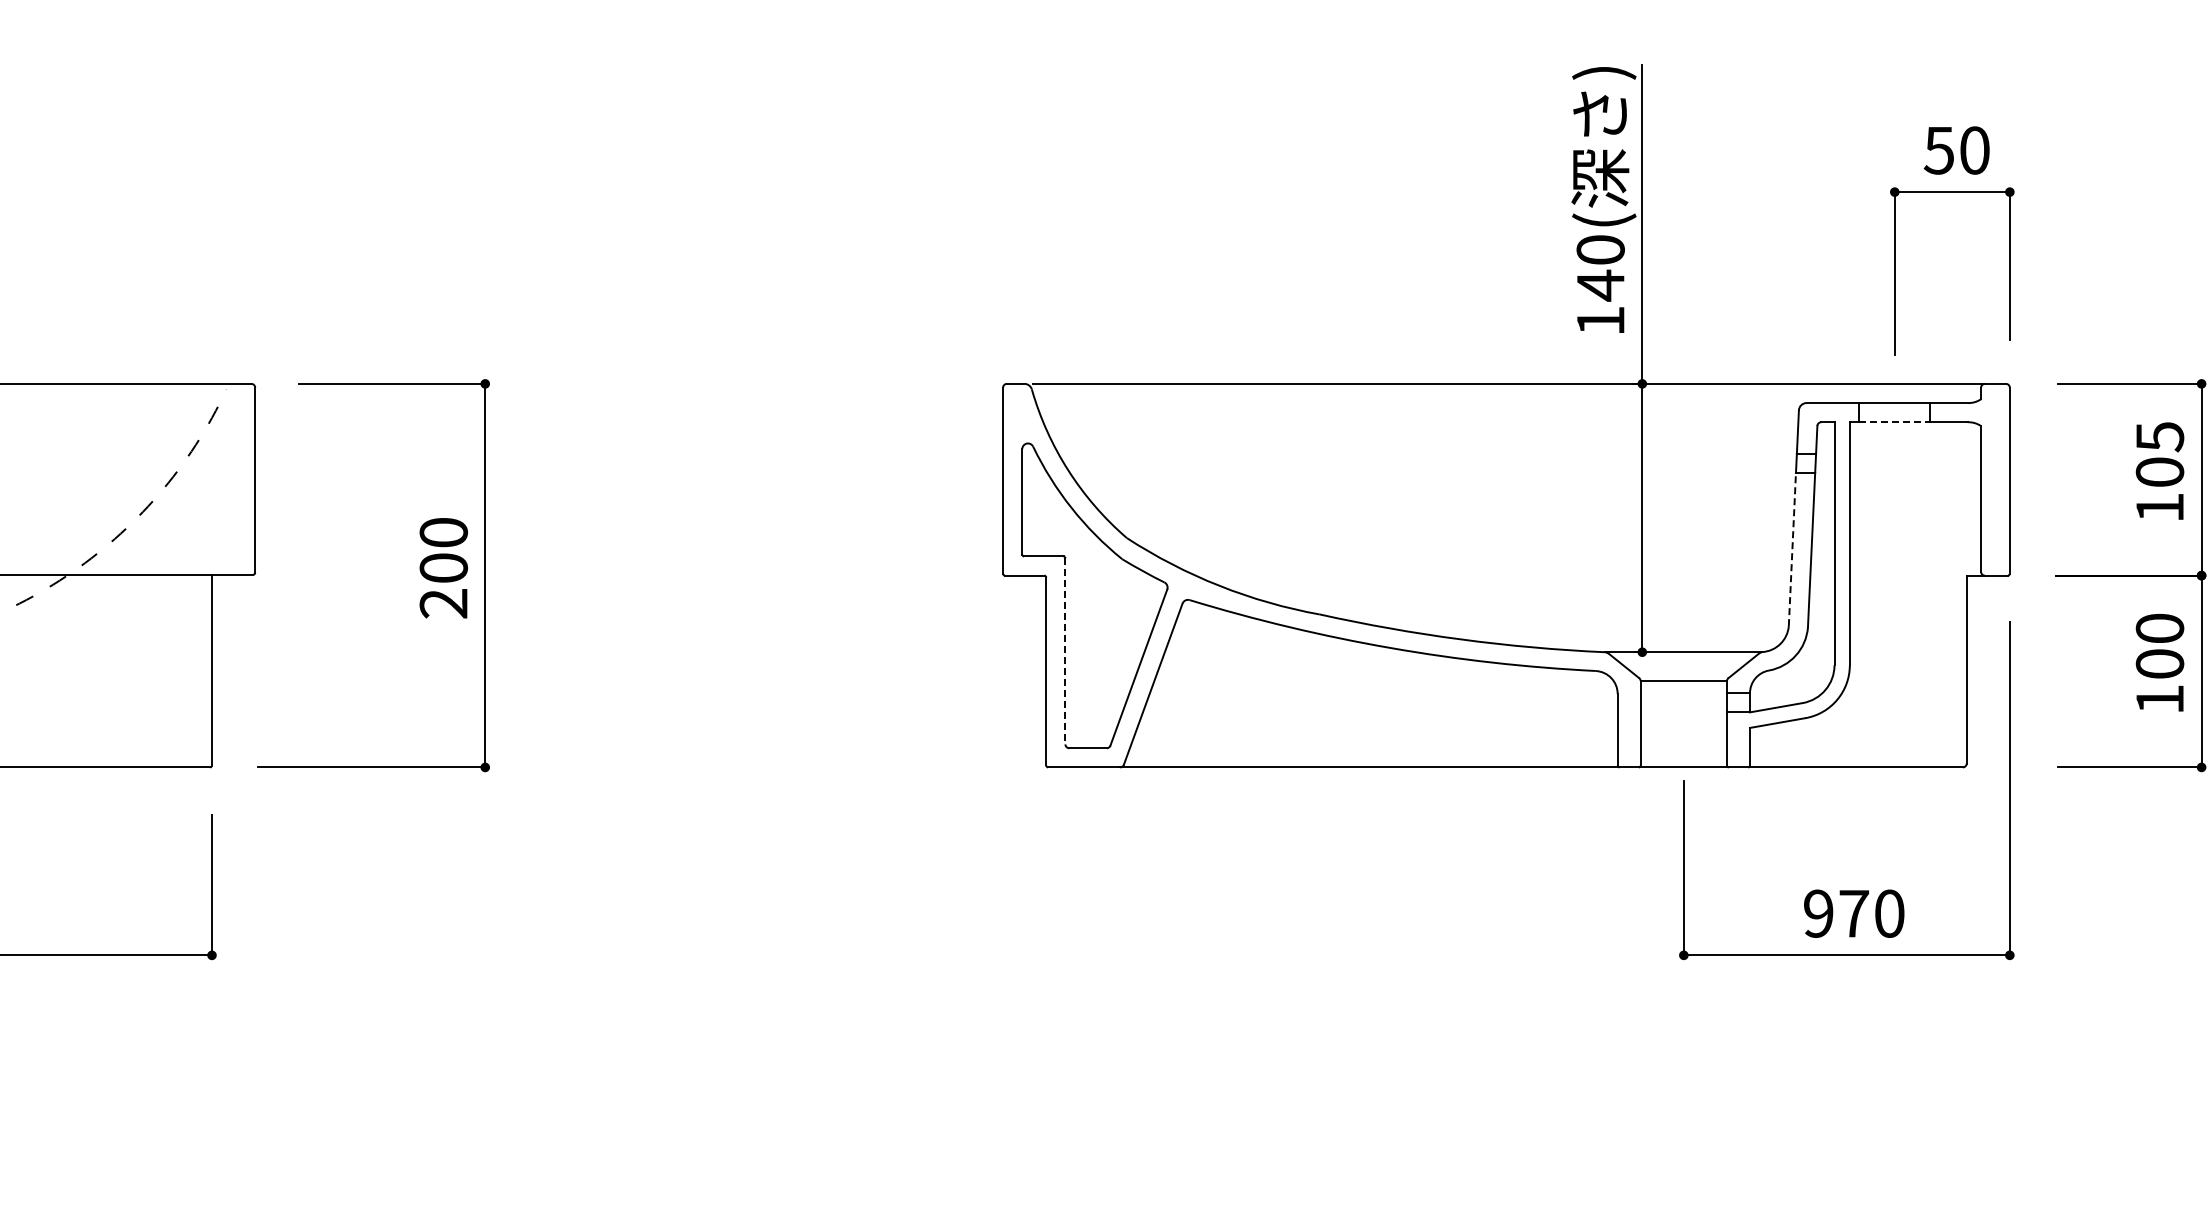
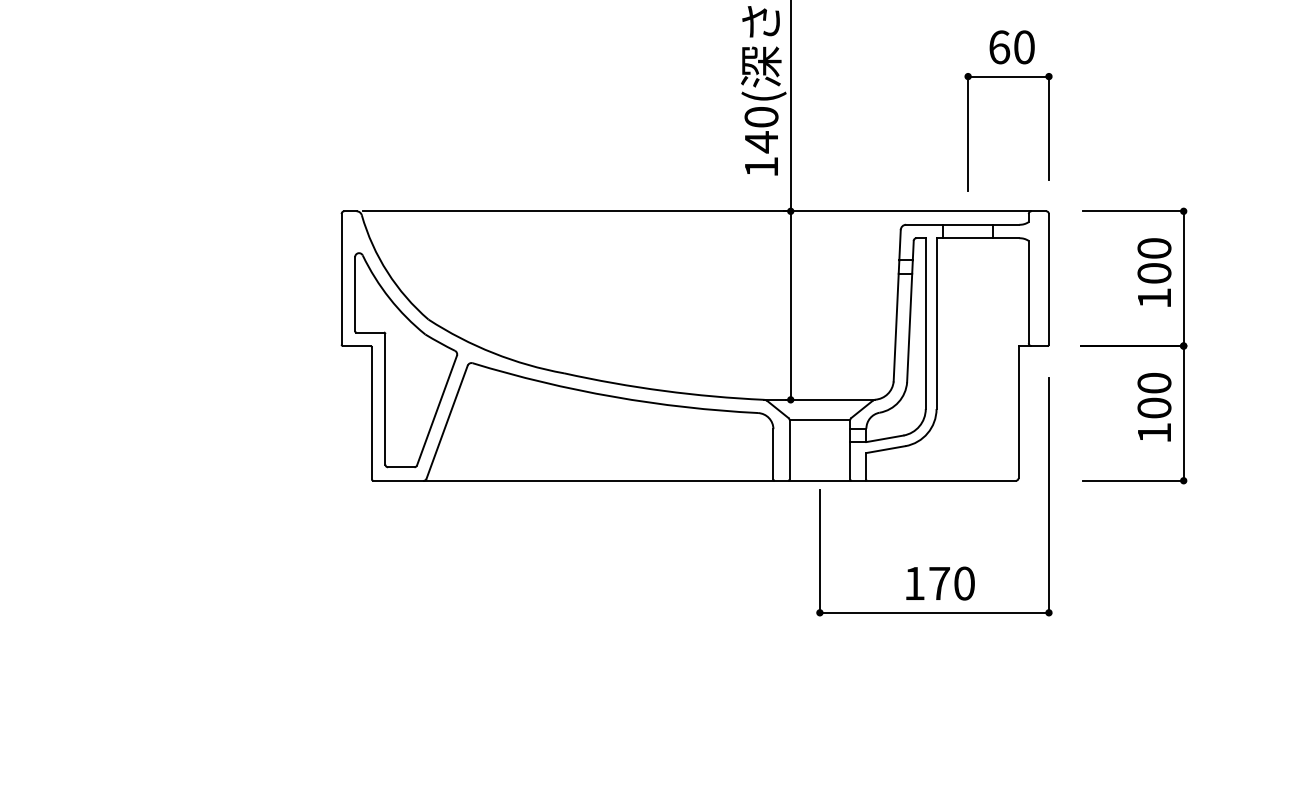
text: (1938, 150) -> (998, 47), 50 -> 60
line: (1895, 422) -> (968, 238), dashed -> solid
text: (2159, 437) -> (1154, 248), 105 -> 100
line: (1792, 549) -> (896, 327), dashed -> solid
line: (1065, 651) -> (385, 399), dashed -> solid
text: (1818, 913) -> (914, 583), 970 -> 170

